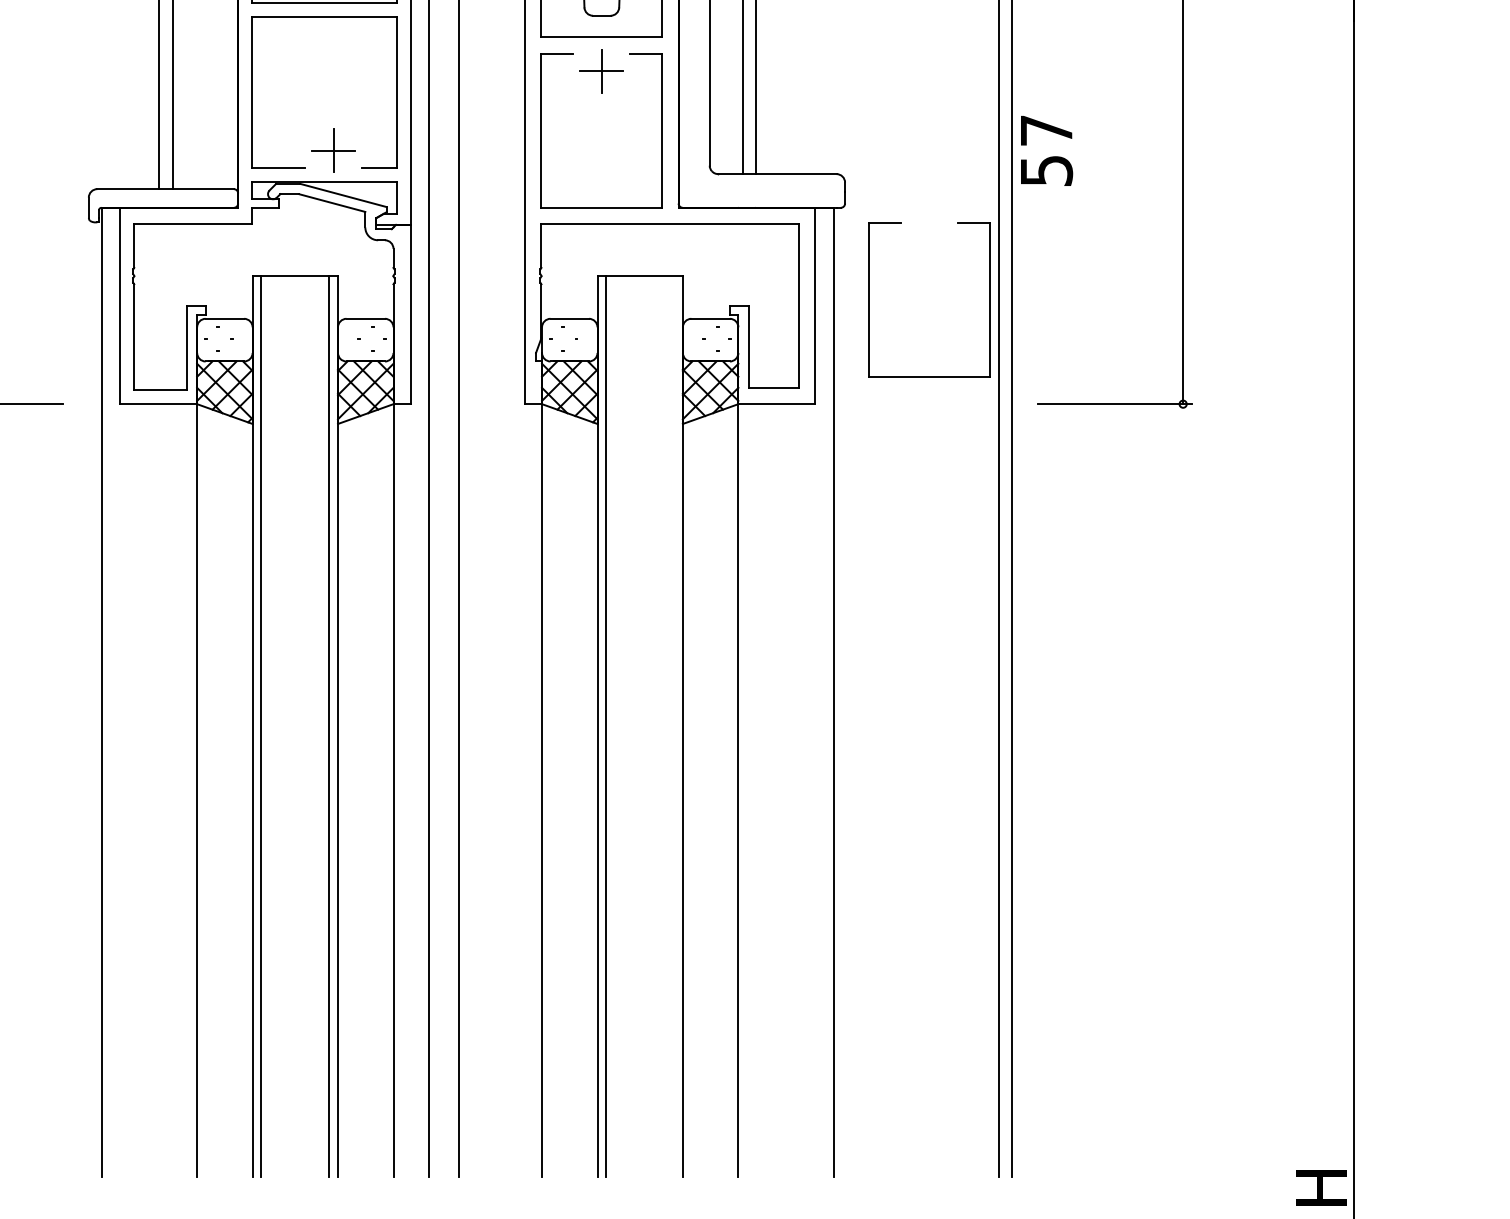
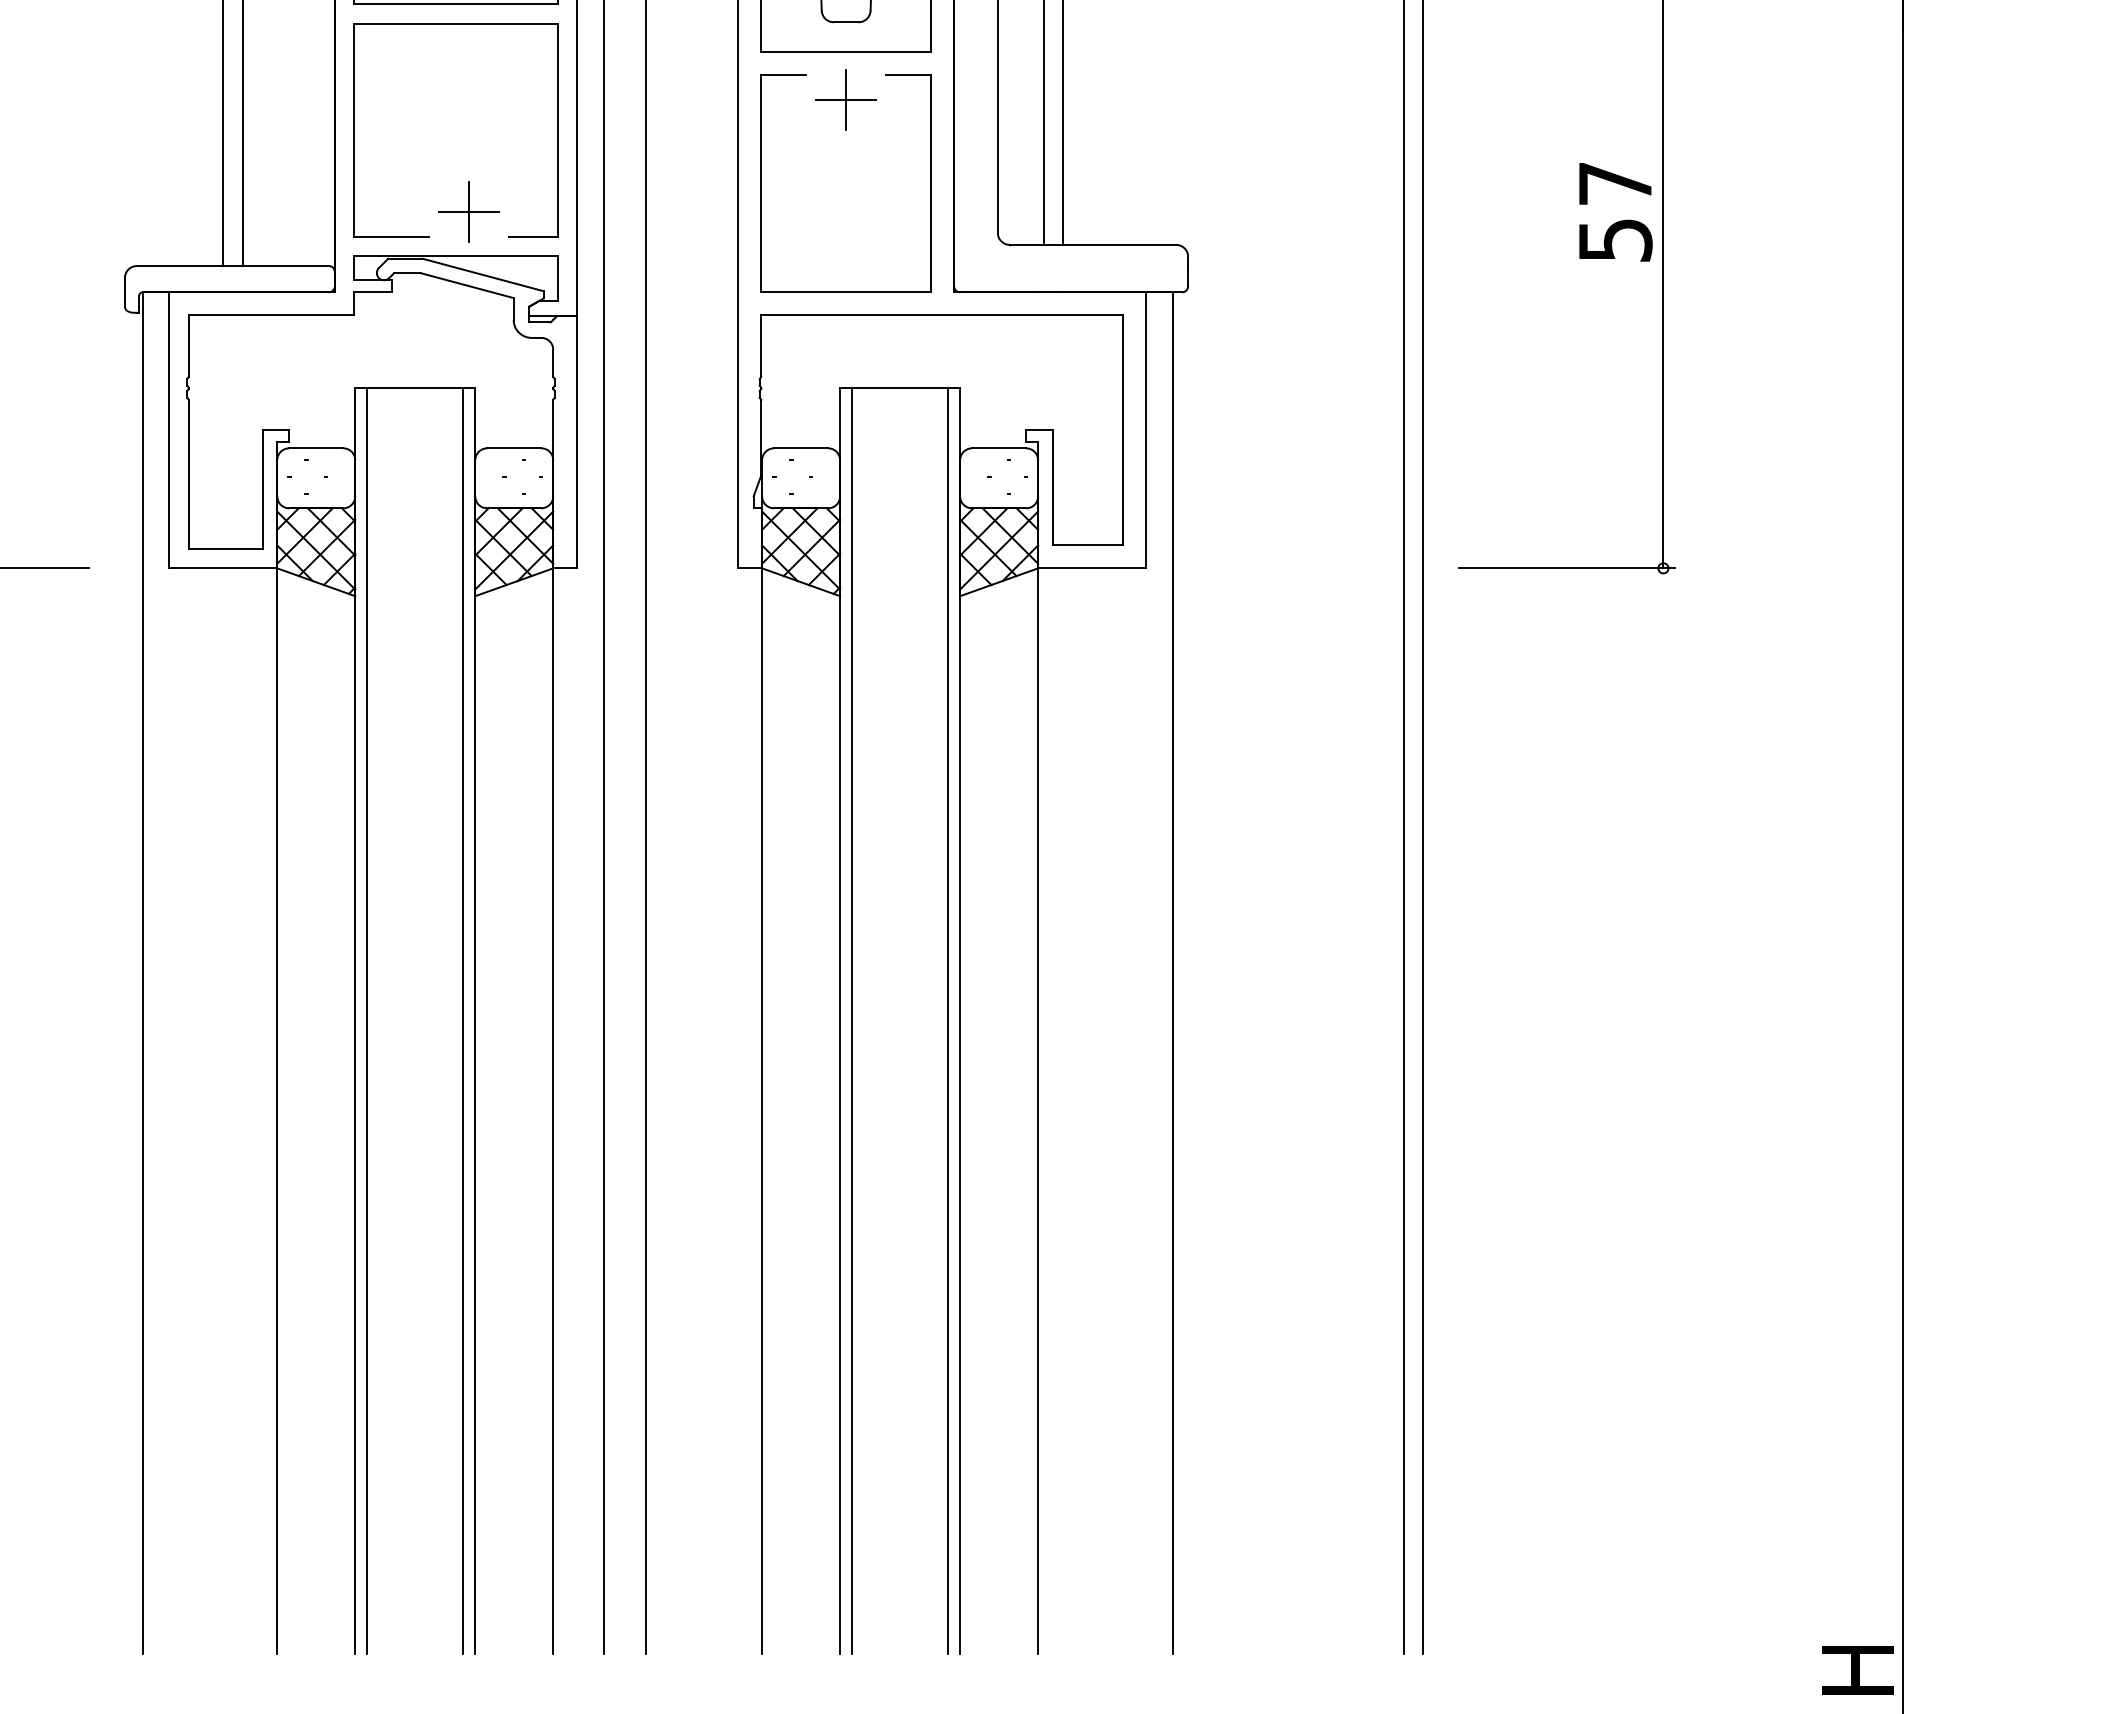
text: (1046, 151) -> (1615, 212), moved
part: (869, 299) -> (1222, 421), removed
line: (674, 726) -> (948, 1021), added

